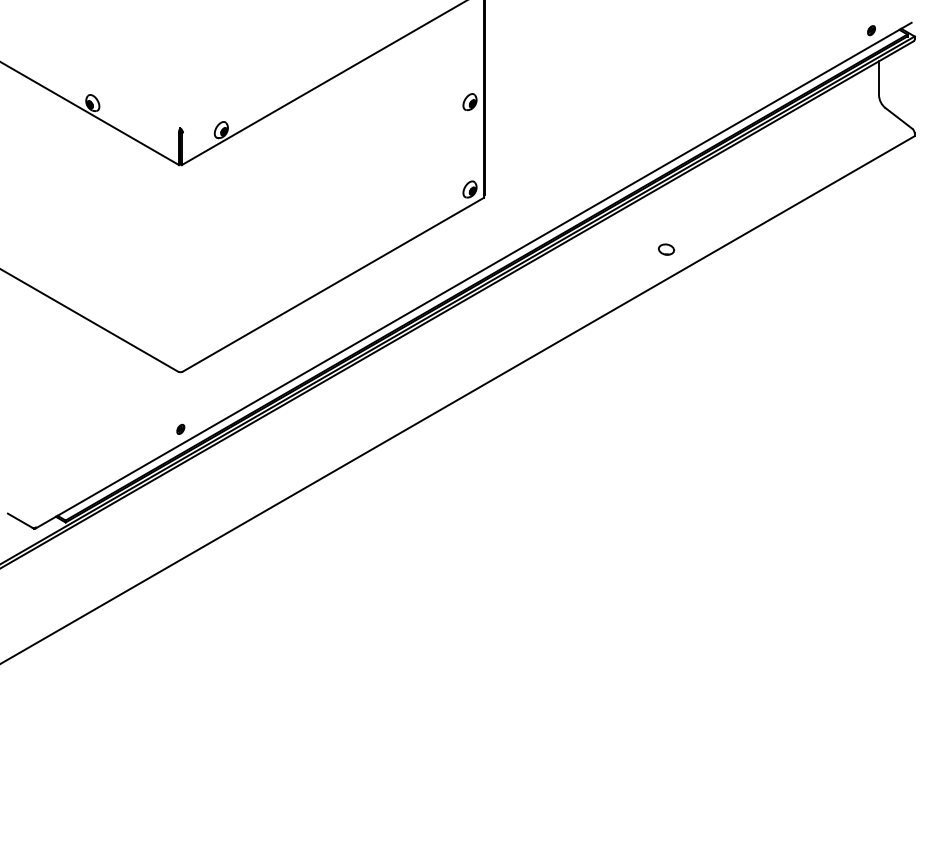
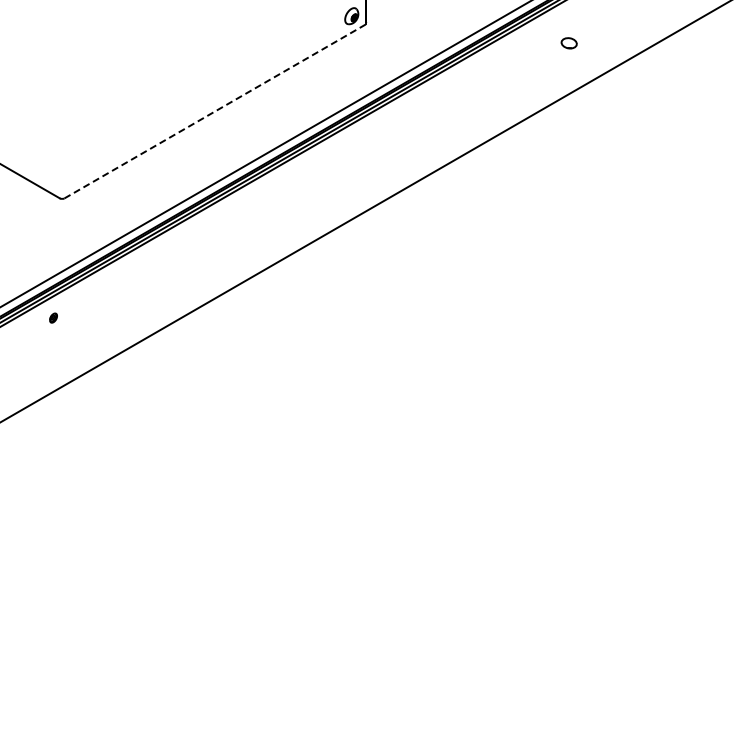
part: (666, 249) -> (569, 43), moved
line: (333, 284) -> (215, 111), solid -> dashed
part: (180, 428) -> (53, 317), moved

